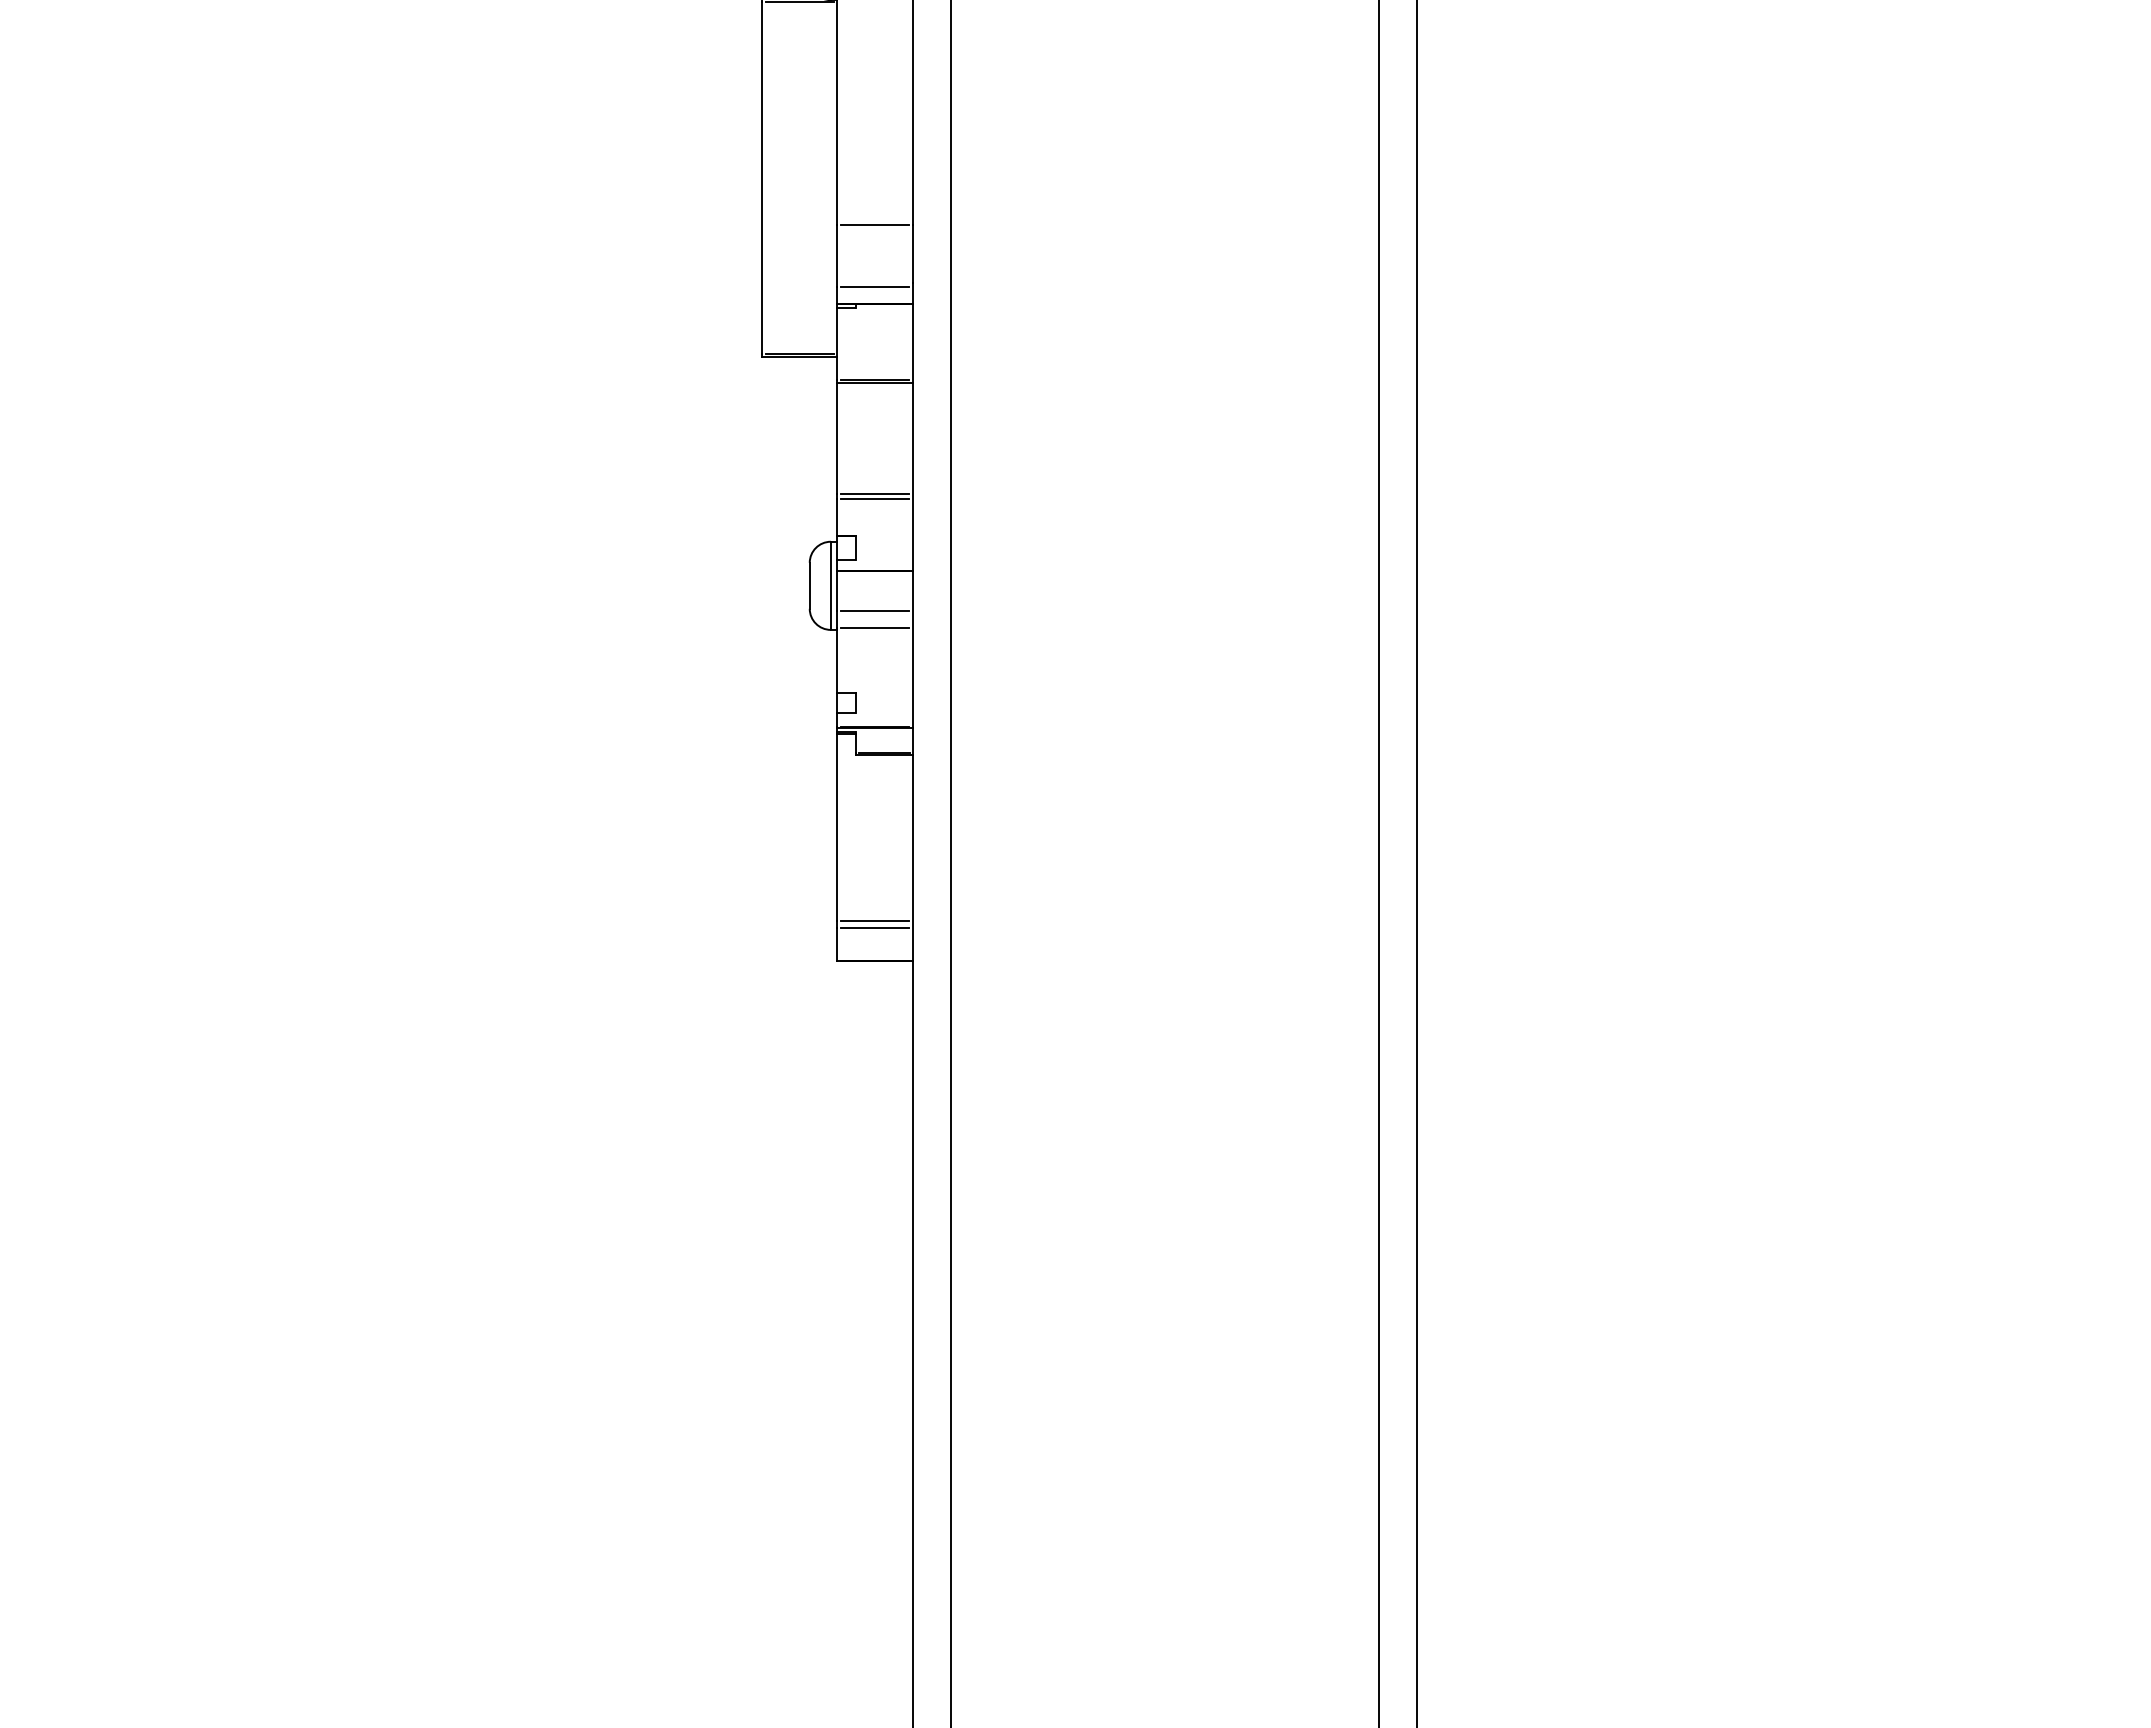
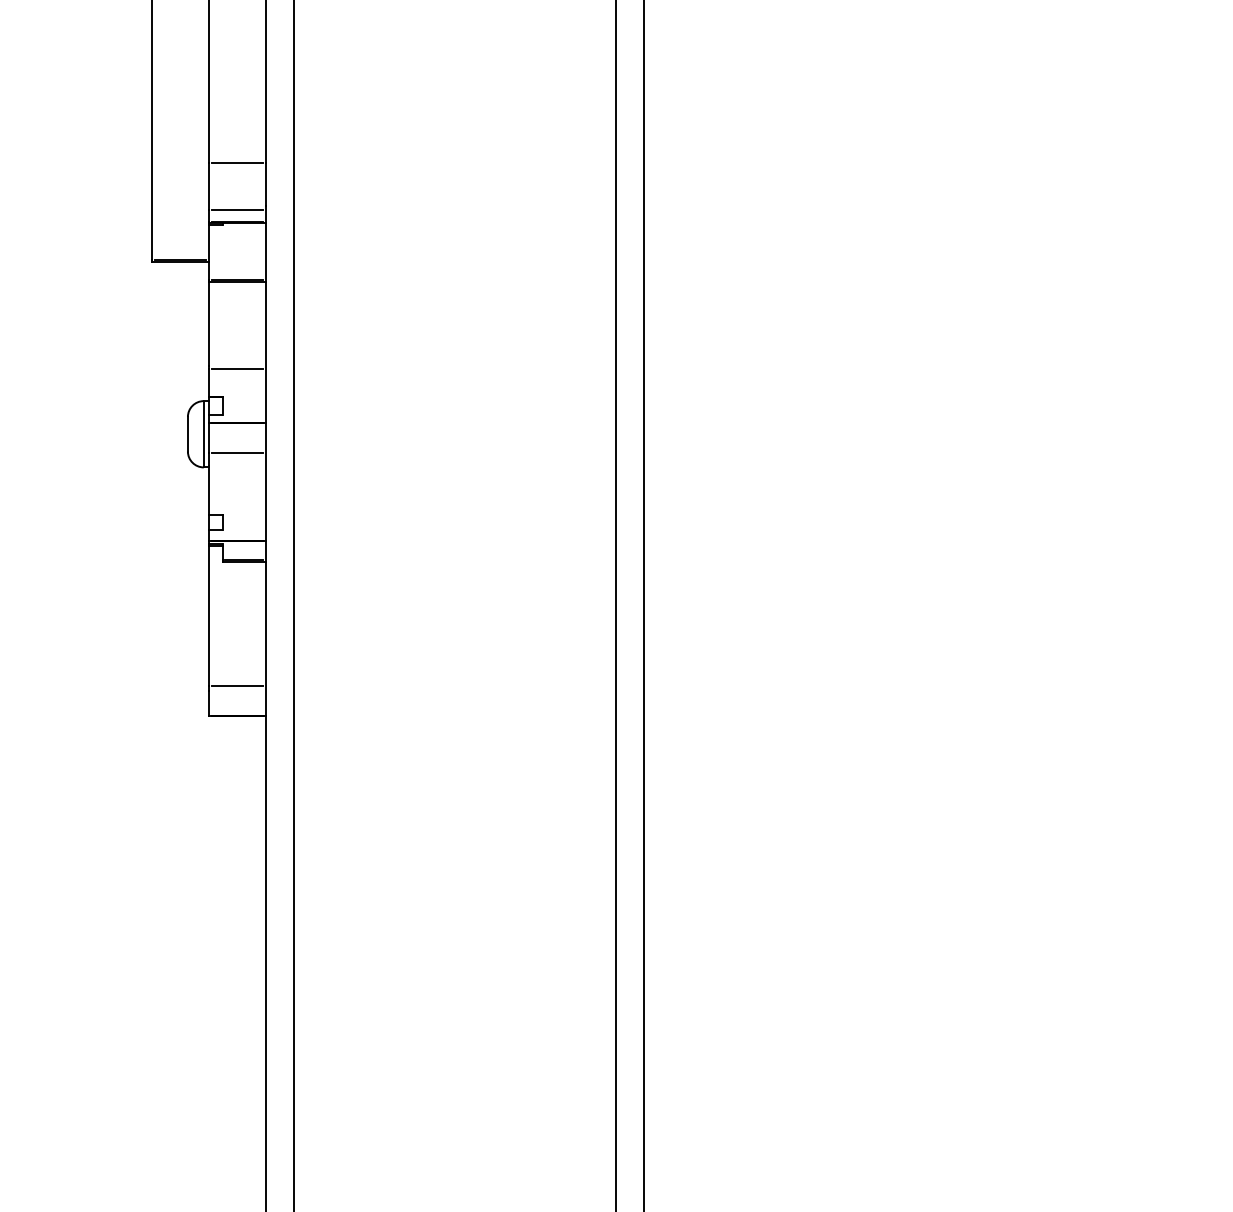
line: (875, 494) -> (237, 365), removed
line: (875, 627) -> (237, 465), removed
line: (875, 927) -> (237, 691), removed

